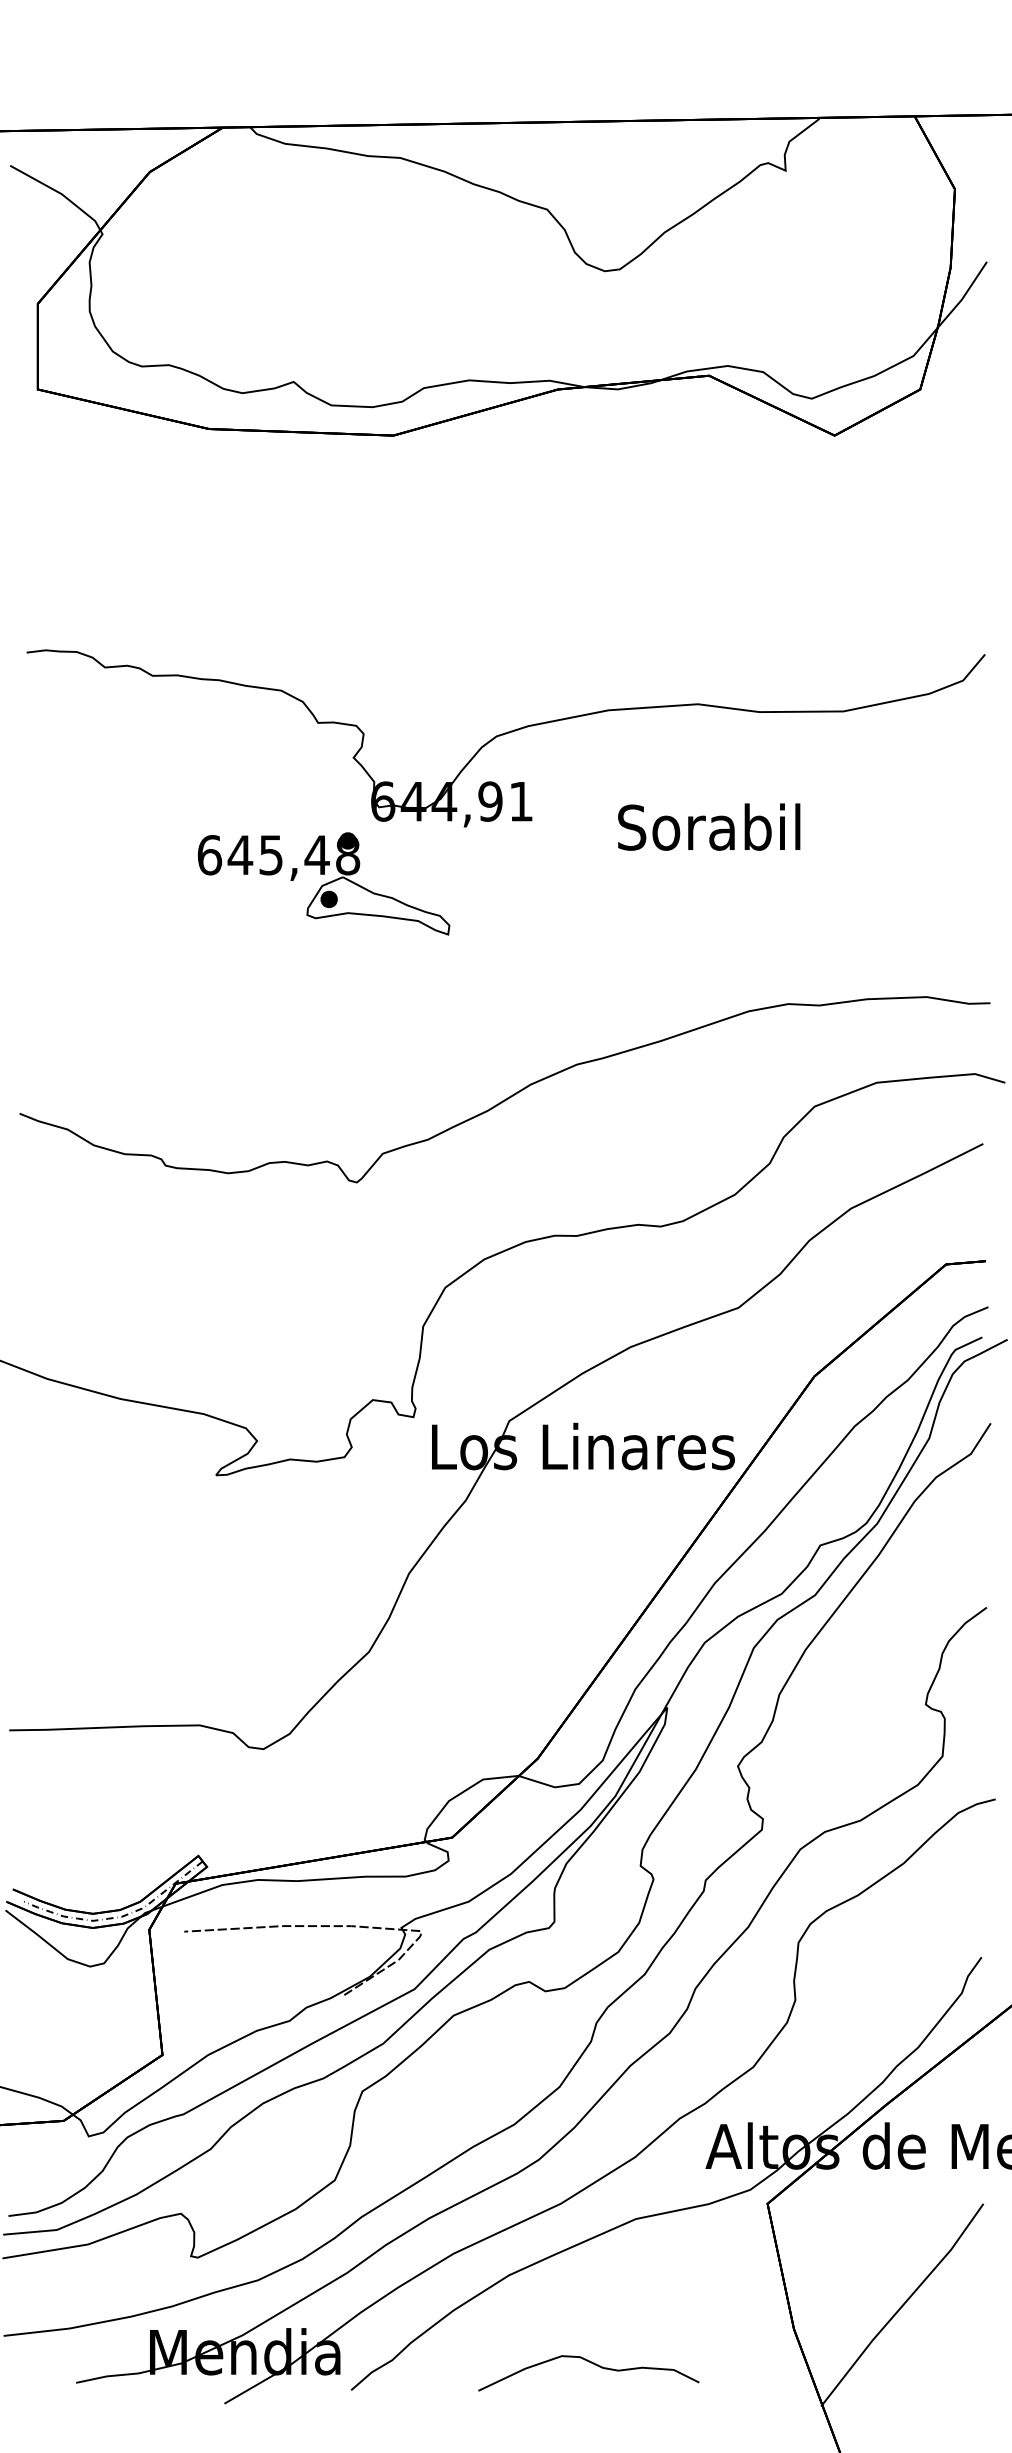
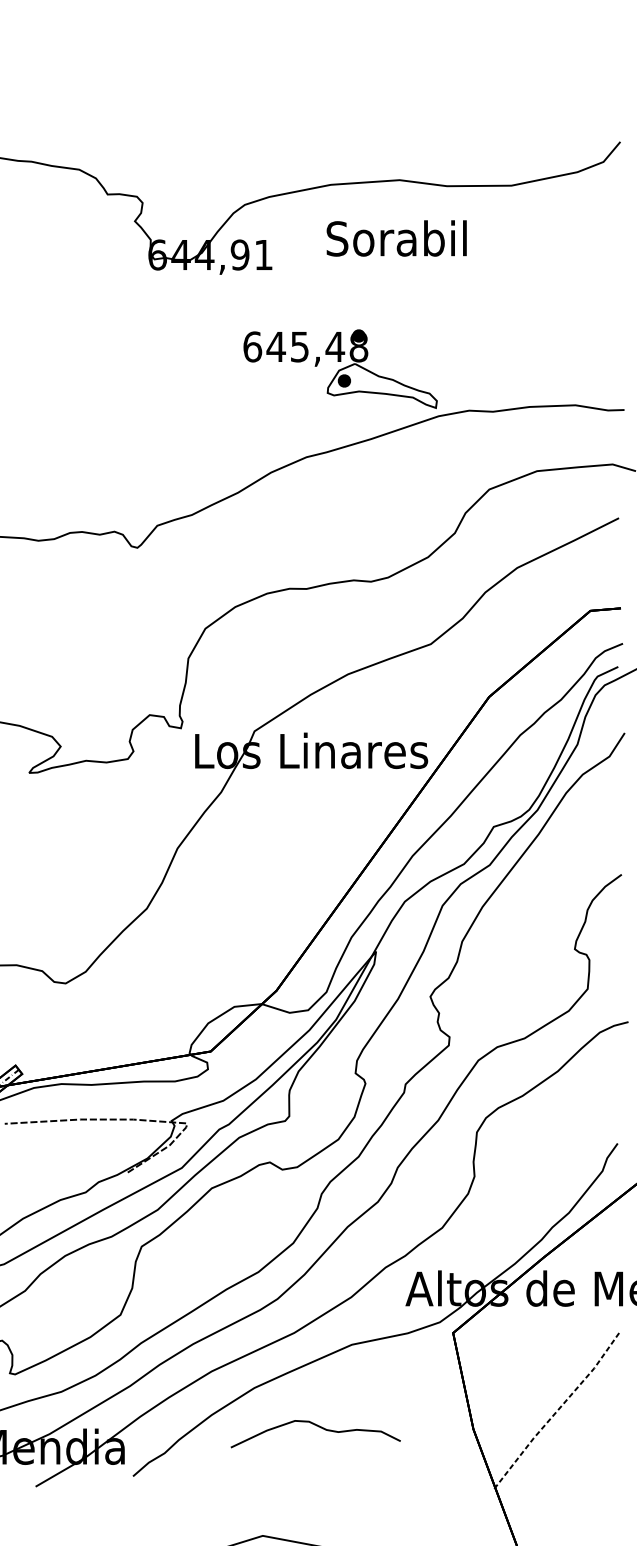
text: (709, 826) -> (396, 238), moved
part: (323, 883) -> (340, 368), moved
line: (903, 2305) -> (557, 1411), solid -> dashed
curve: (593, 2364) -> (319, 1427), moved

